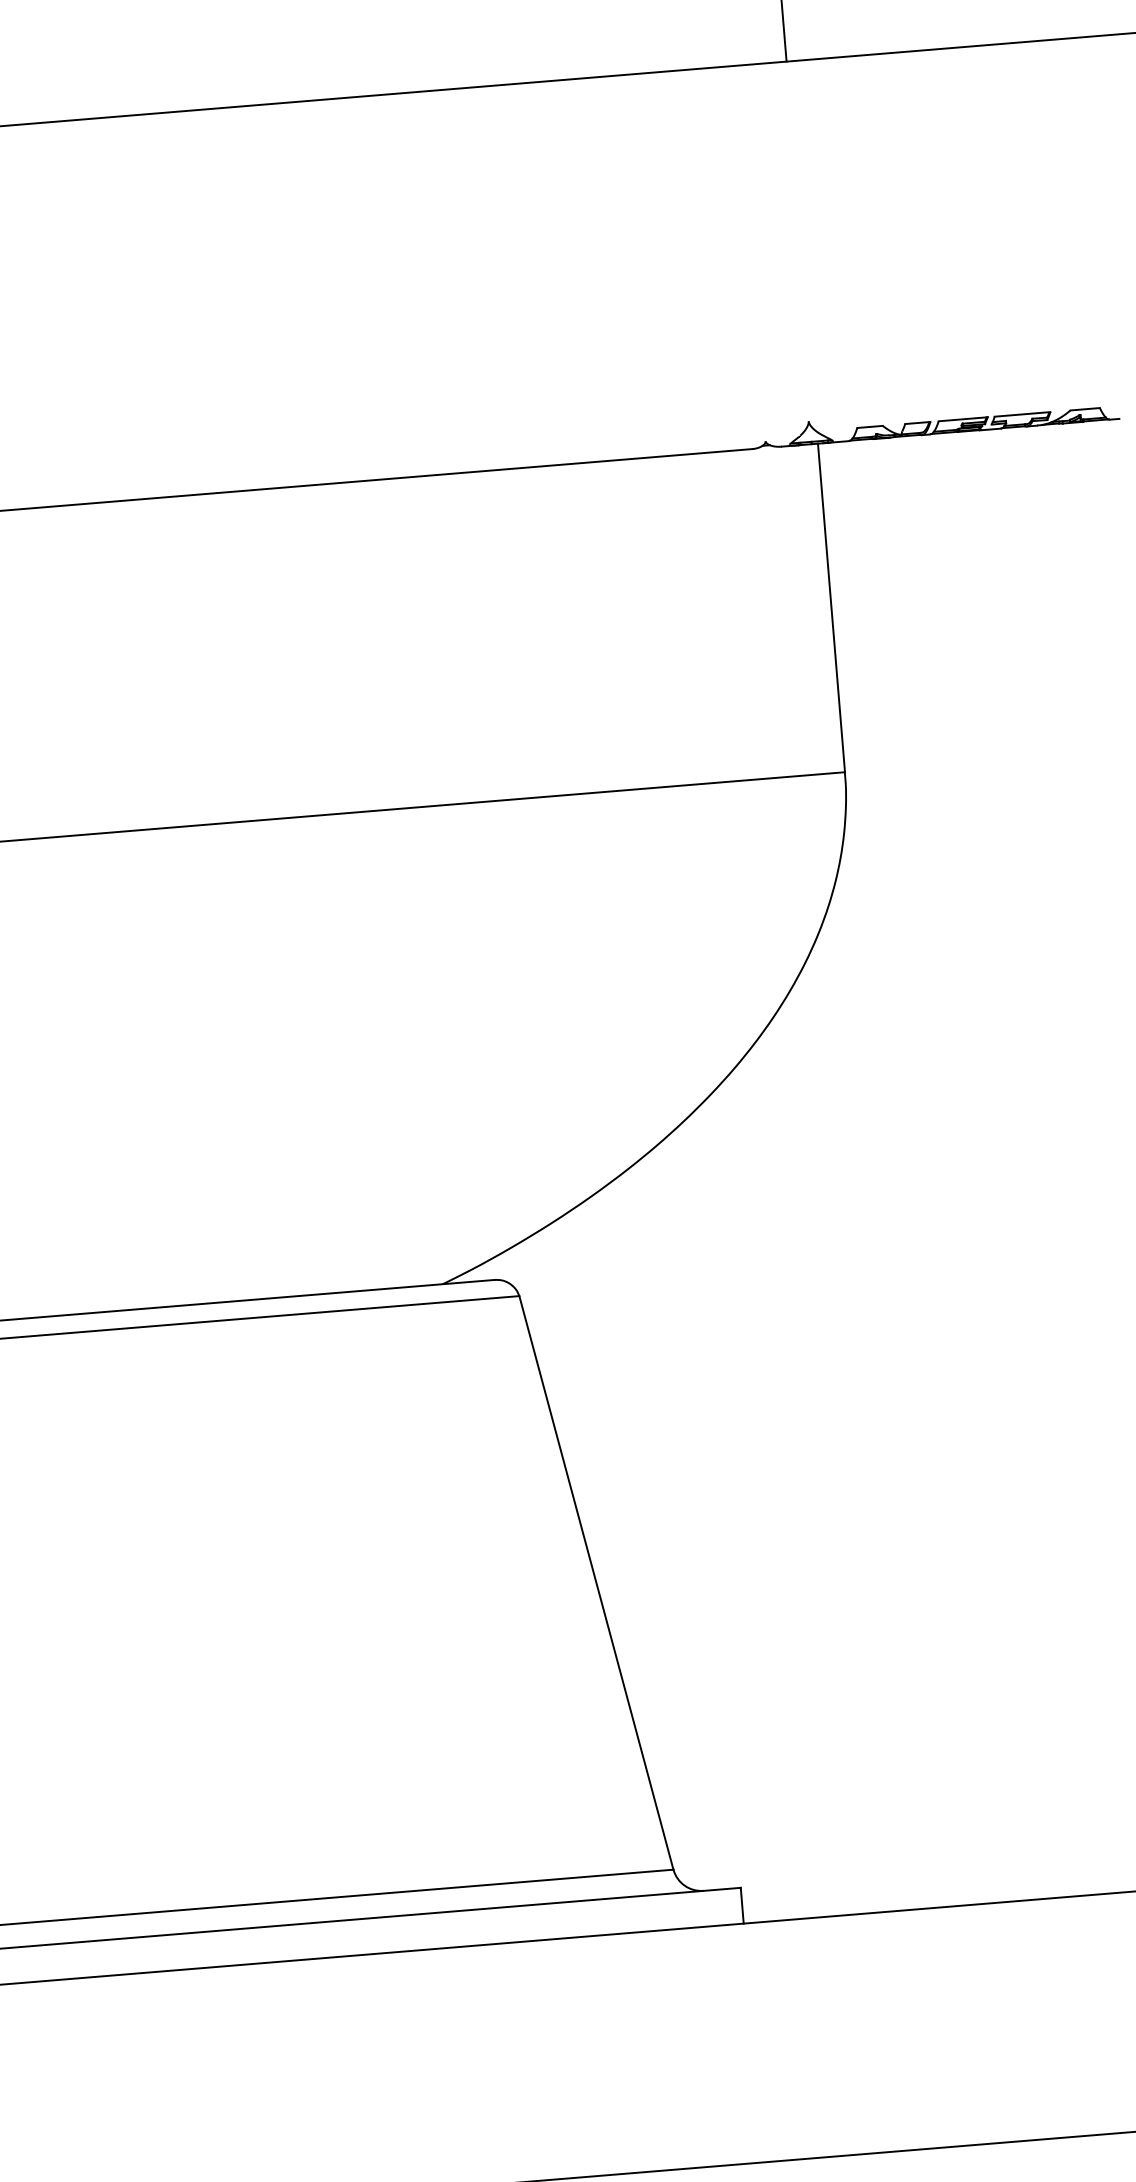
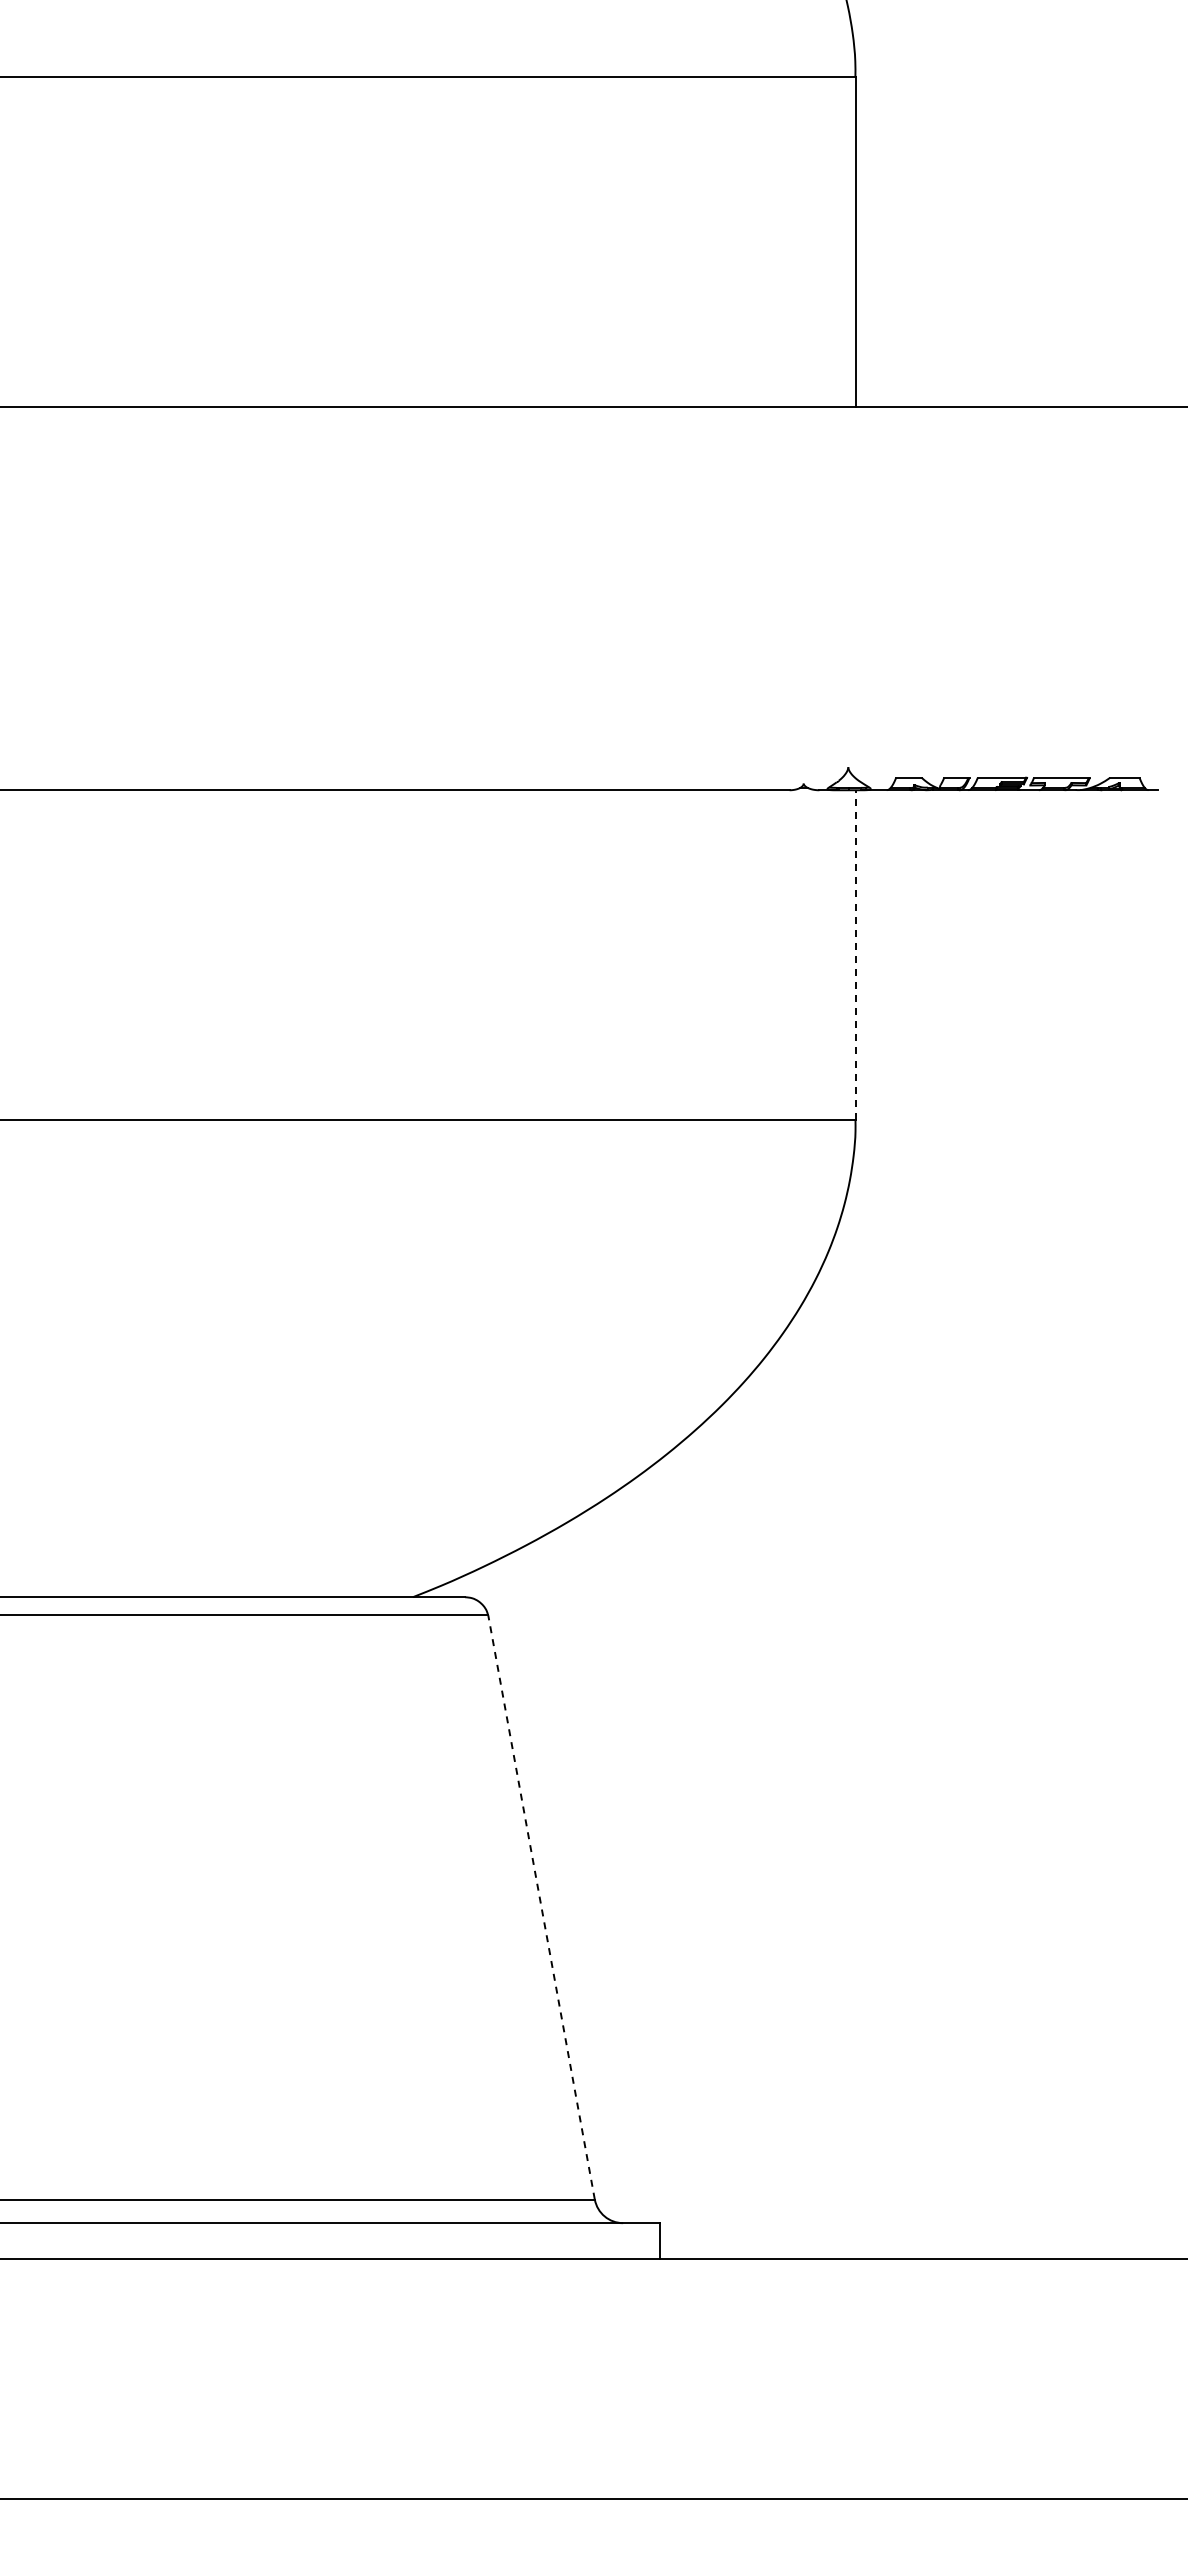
line: (831, 608) -> (855, 955), solid -> dashed
line: (596, 1582) -> (541, 1907), solid -> dashed

